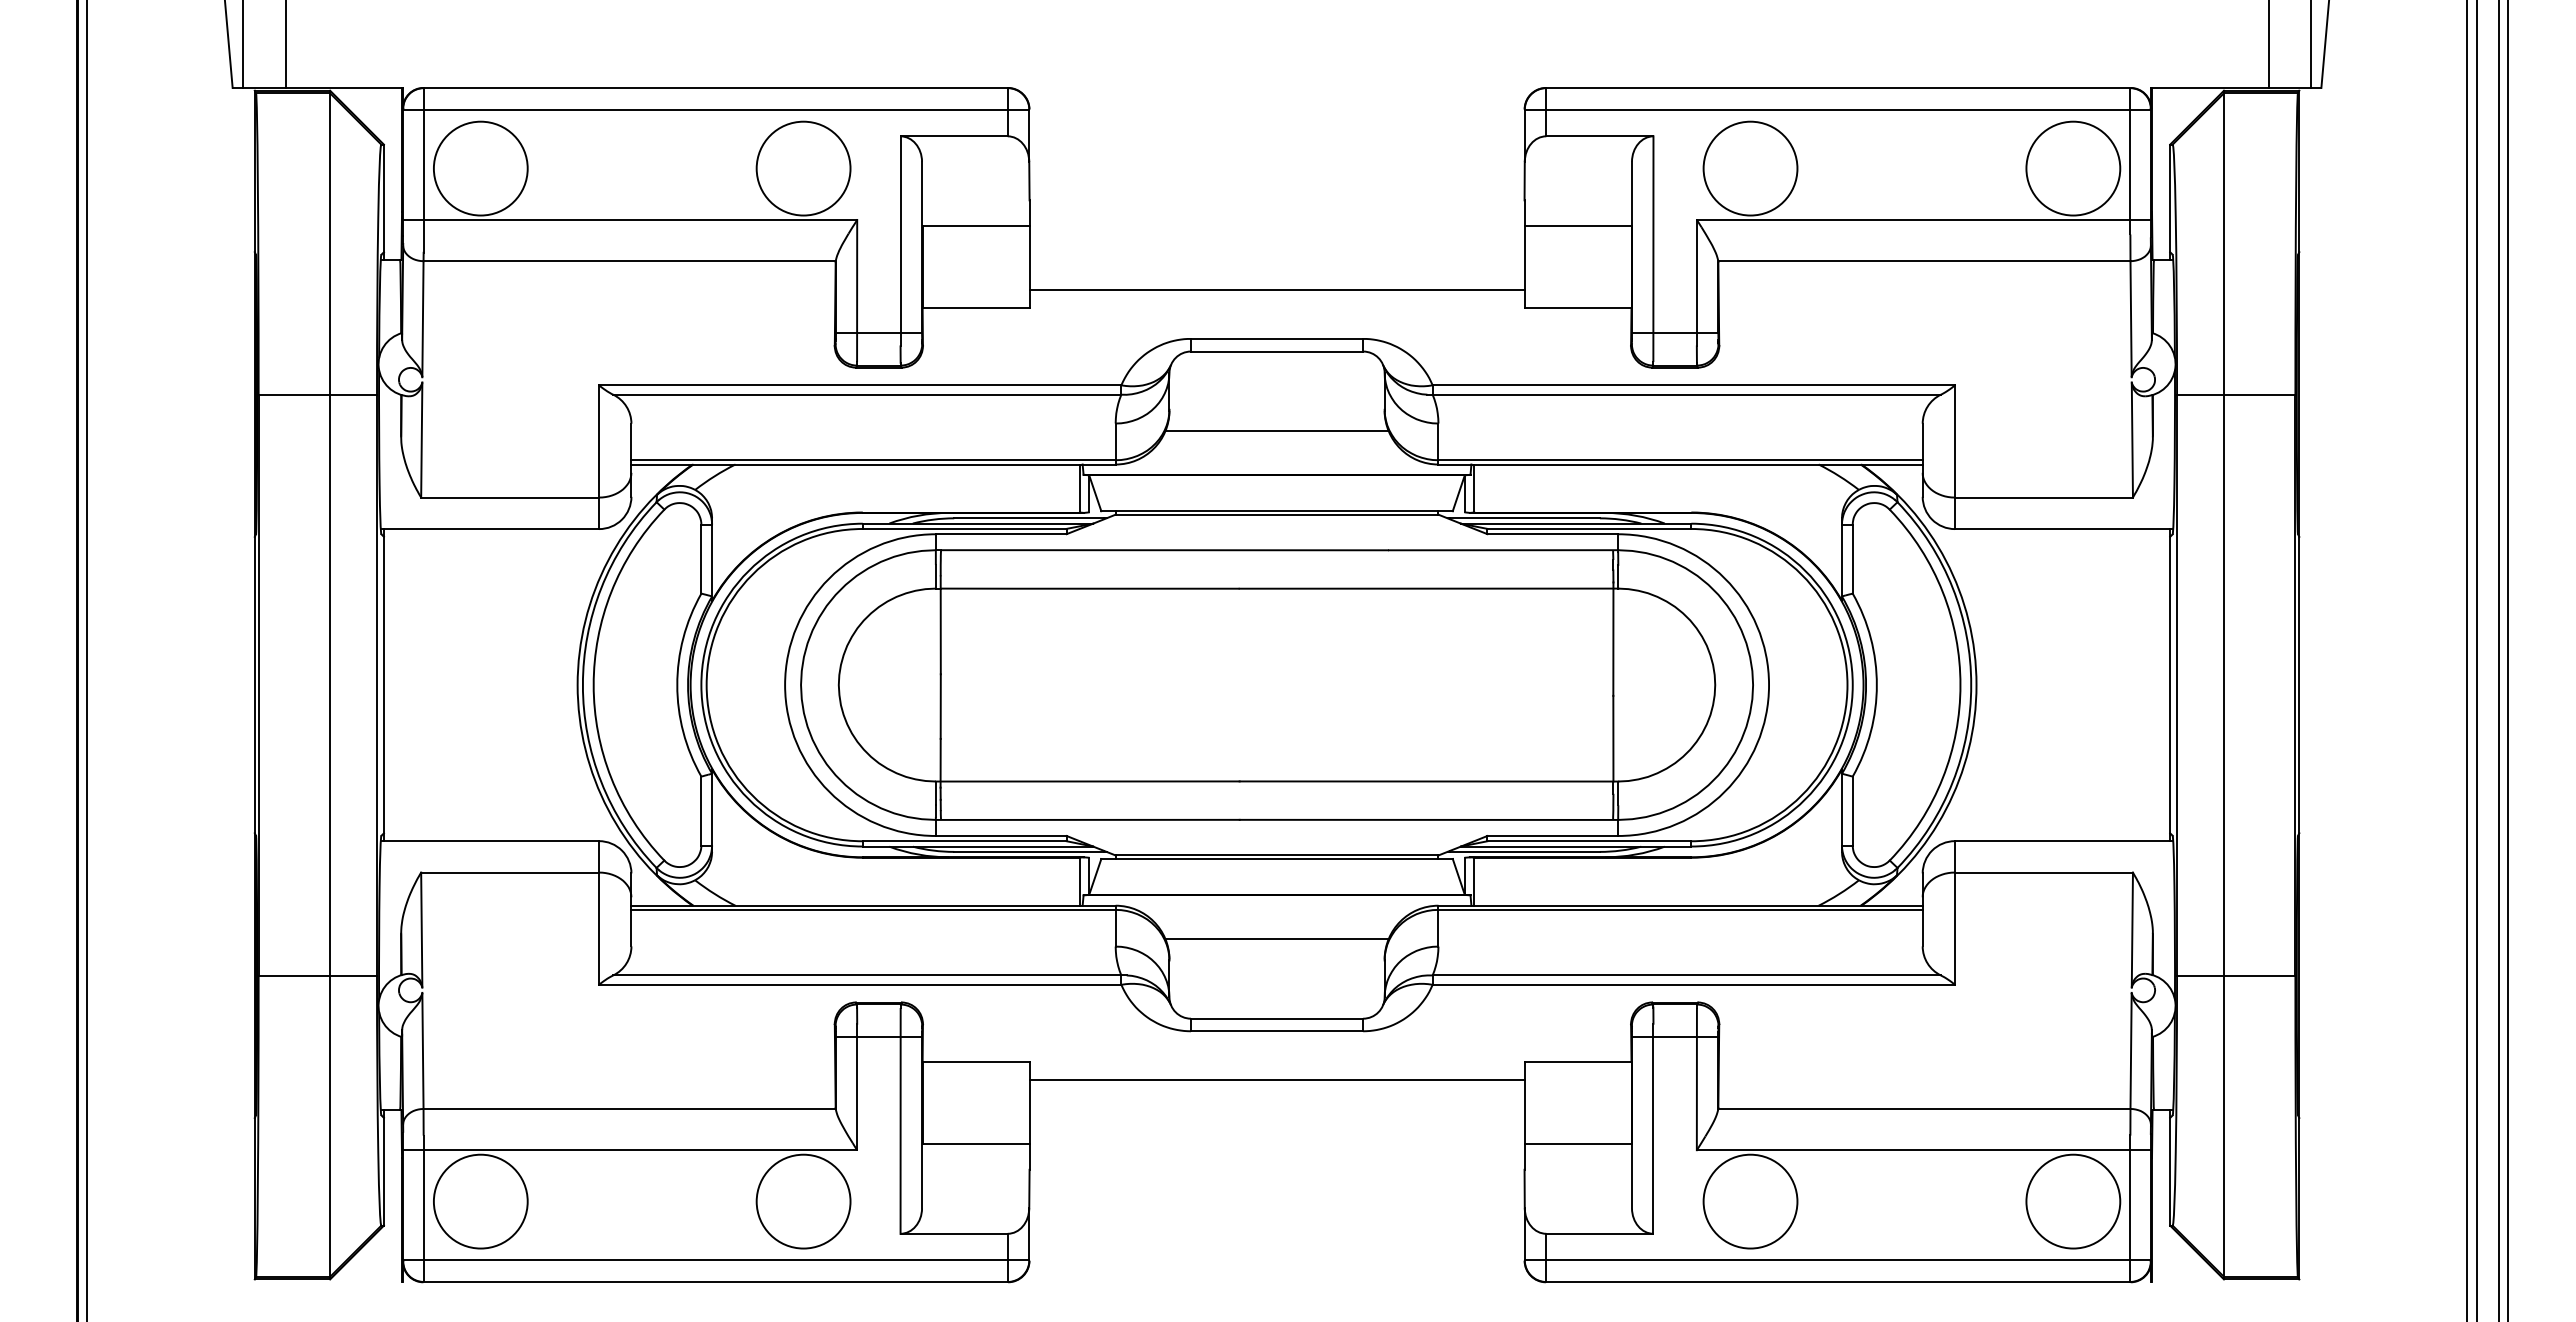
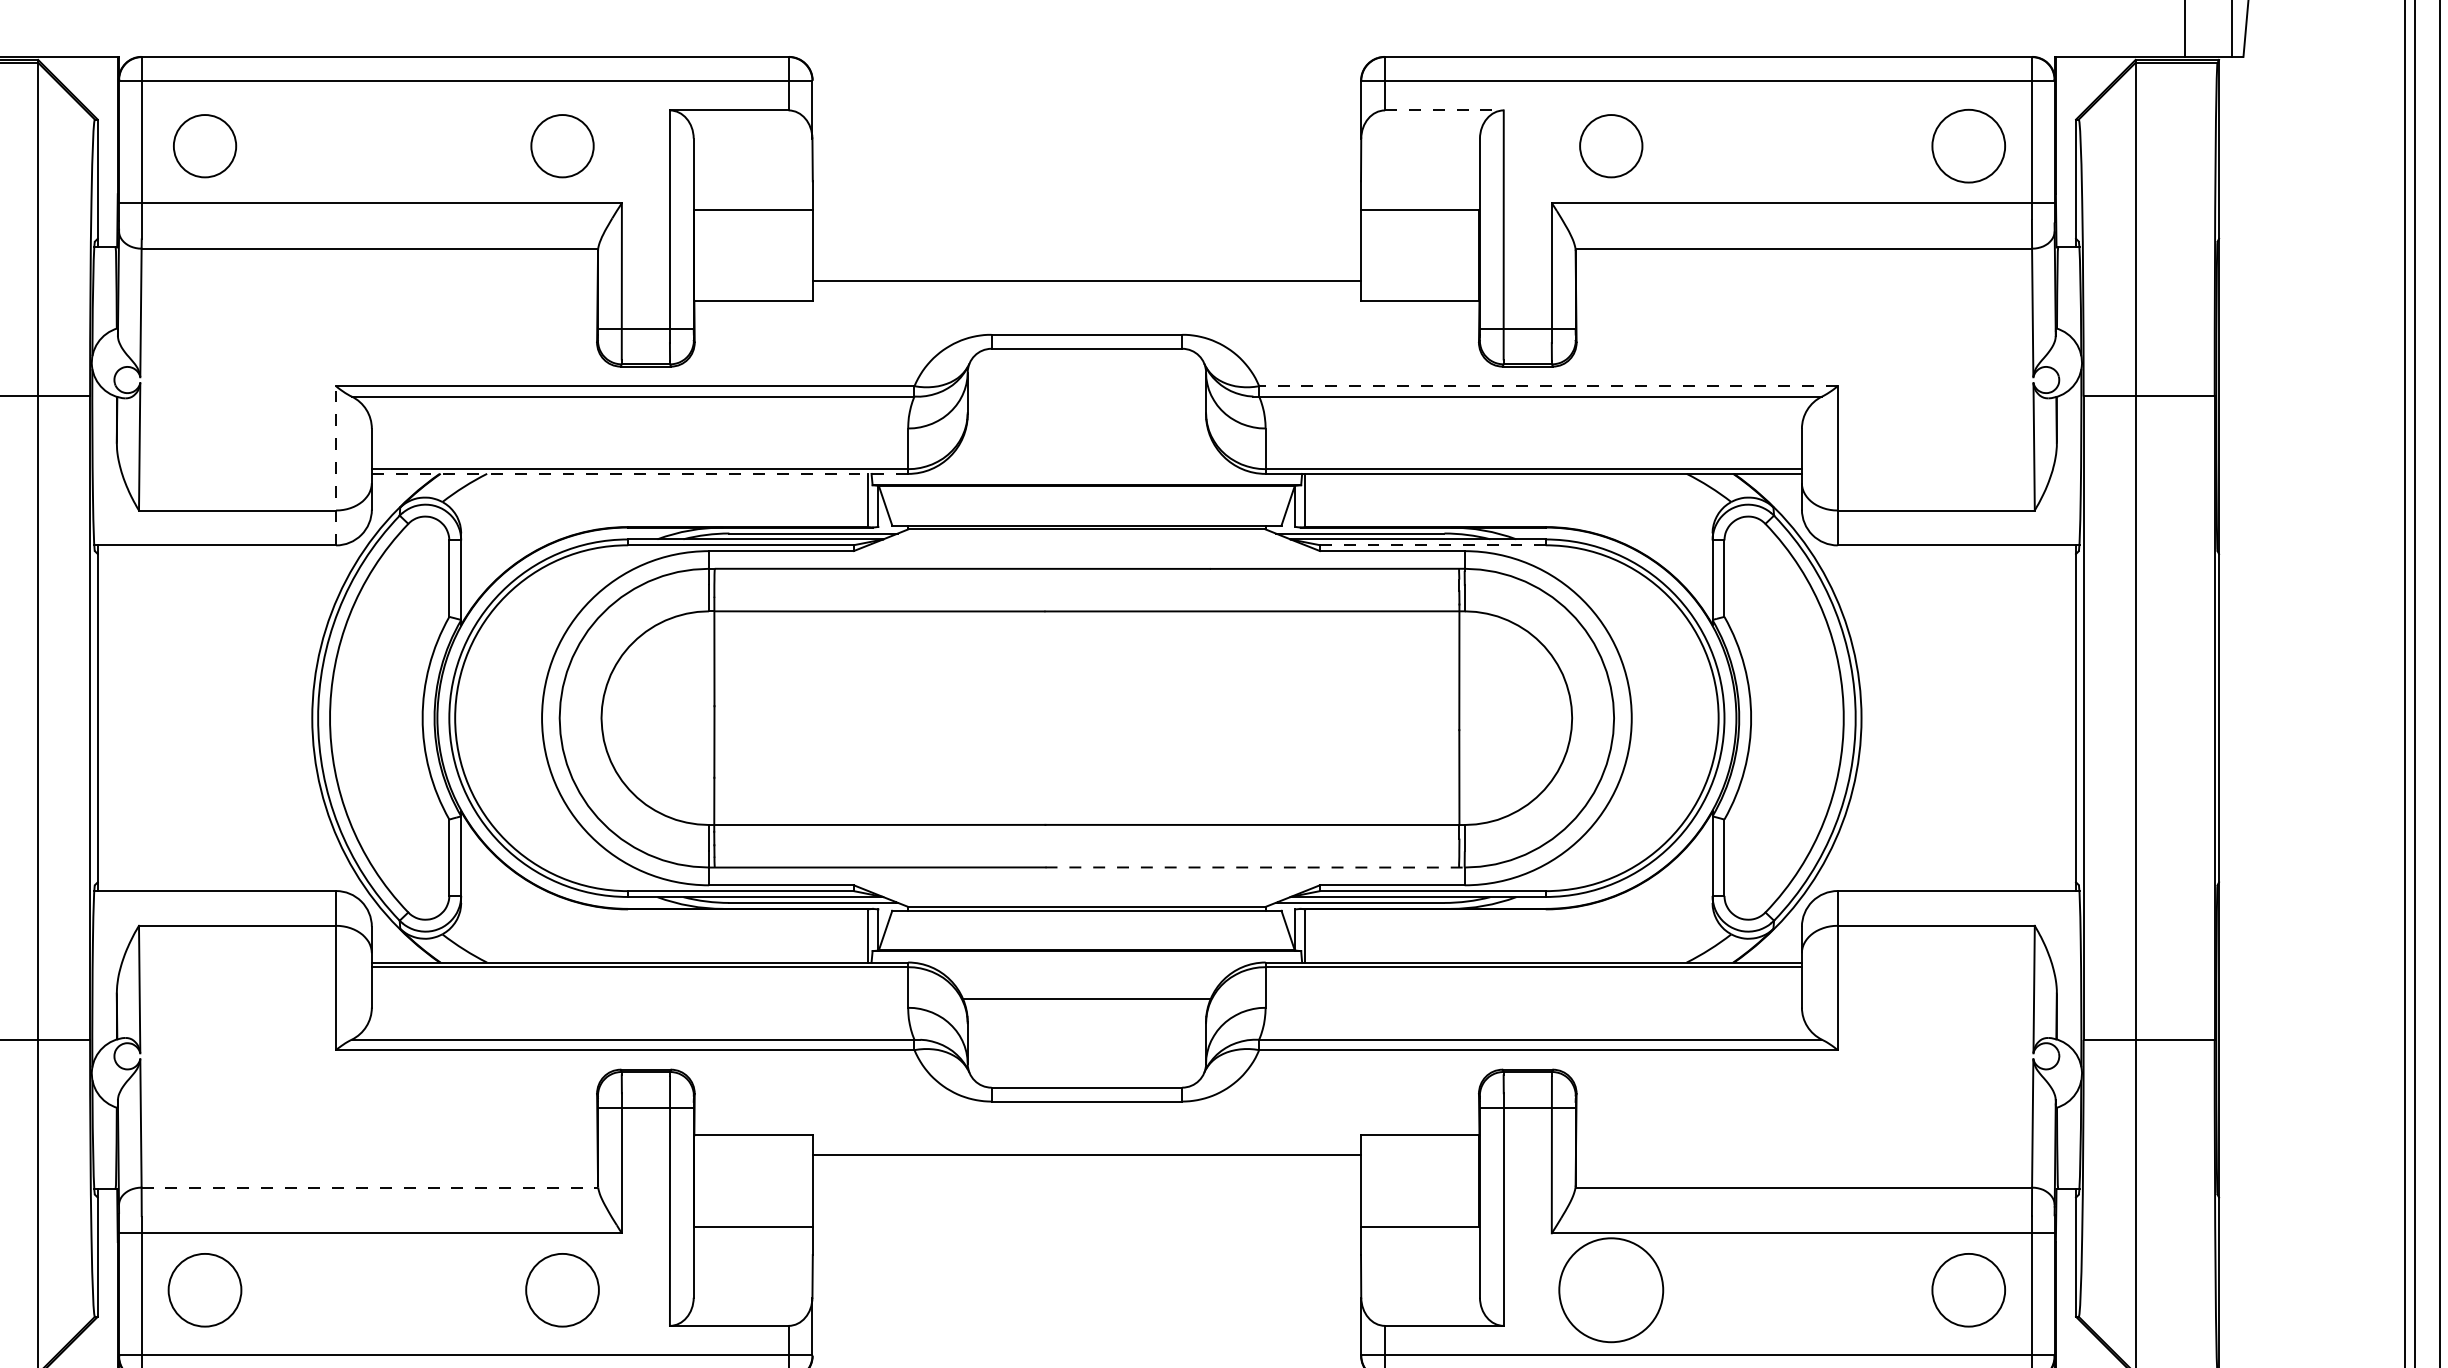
line: (1599, 136) -> (1443, 110), solid -> dashed
circle: (480, 168) -> (204, 146), size x0.6
circle: (803, 168) -> (562, 146), size x0.6
circle: (1750, 168) -> (1611, 146), size x0.6
circle: (2073, 168) -> (1968, 146), size x0.7
line: (1693, 385) -> (1548, 386), solid -> dashed
line: (1276, 431) -> (1086, 437), removed
line: (599, 457) -> (336, 466), solid -> dashed
line: (874, 464) -> (641, 473), solid -> dashed
line: (1589, 528) -> (1432, 544), solid -> dashed
line: (1429, 819) -> (1255, 867), solid -> dashed
line: (630, 1108) -> (370, 1187), solid -> dashed
circle: (480, 1201) -> (204, 1290), size x0.7
circle: (803, 1201) -> (562, 1290), size x0.7
circle: (2073, 1201) -> (1968, 1290), size x0.7

